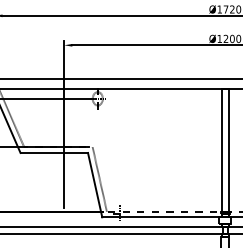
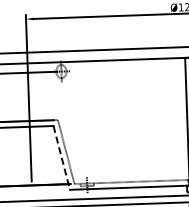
line: (95, 185) -> (62, 158), solid -> dashed

